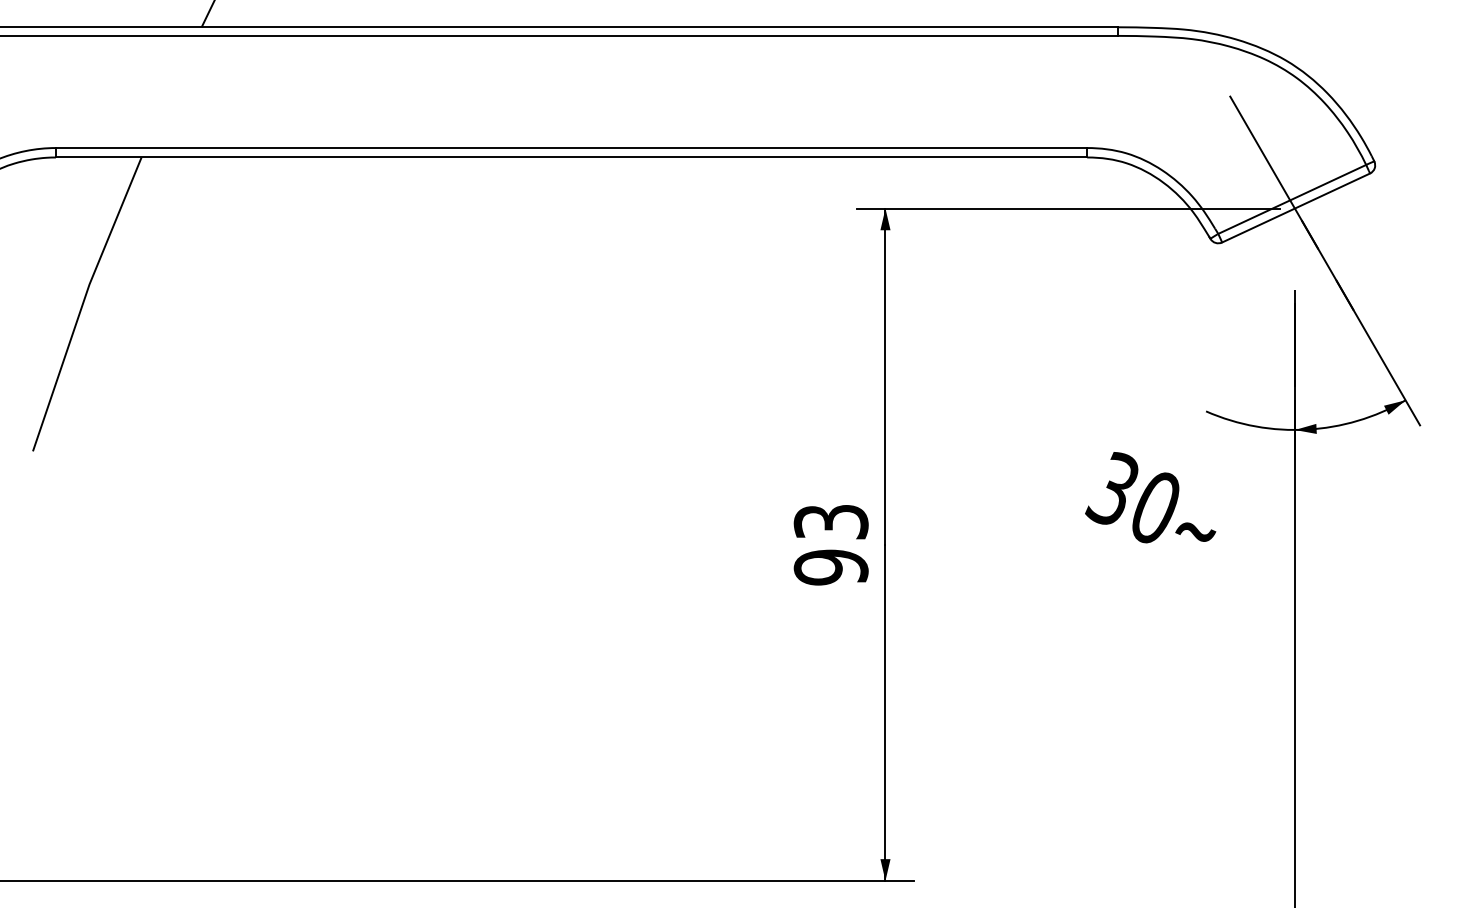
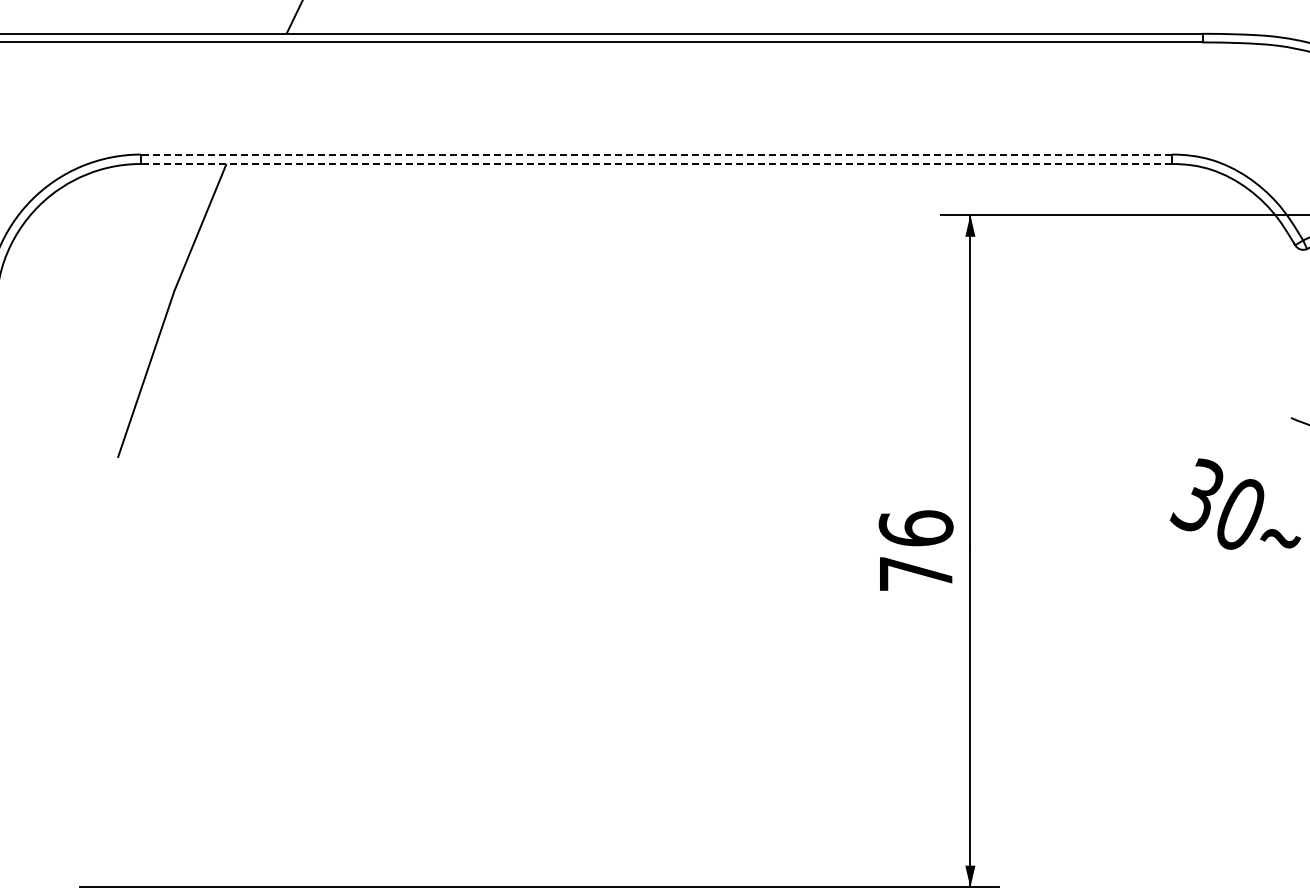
line: (571, 148) -> (656, 155), solid -> dashed
line: (571, 157) -> (656, 164), solid -> dashed
text: (830, 544) -> (915, 551), 93 -> 76

